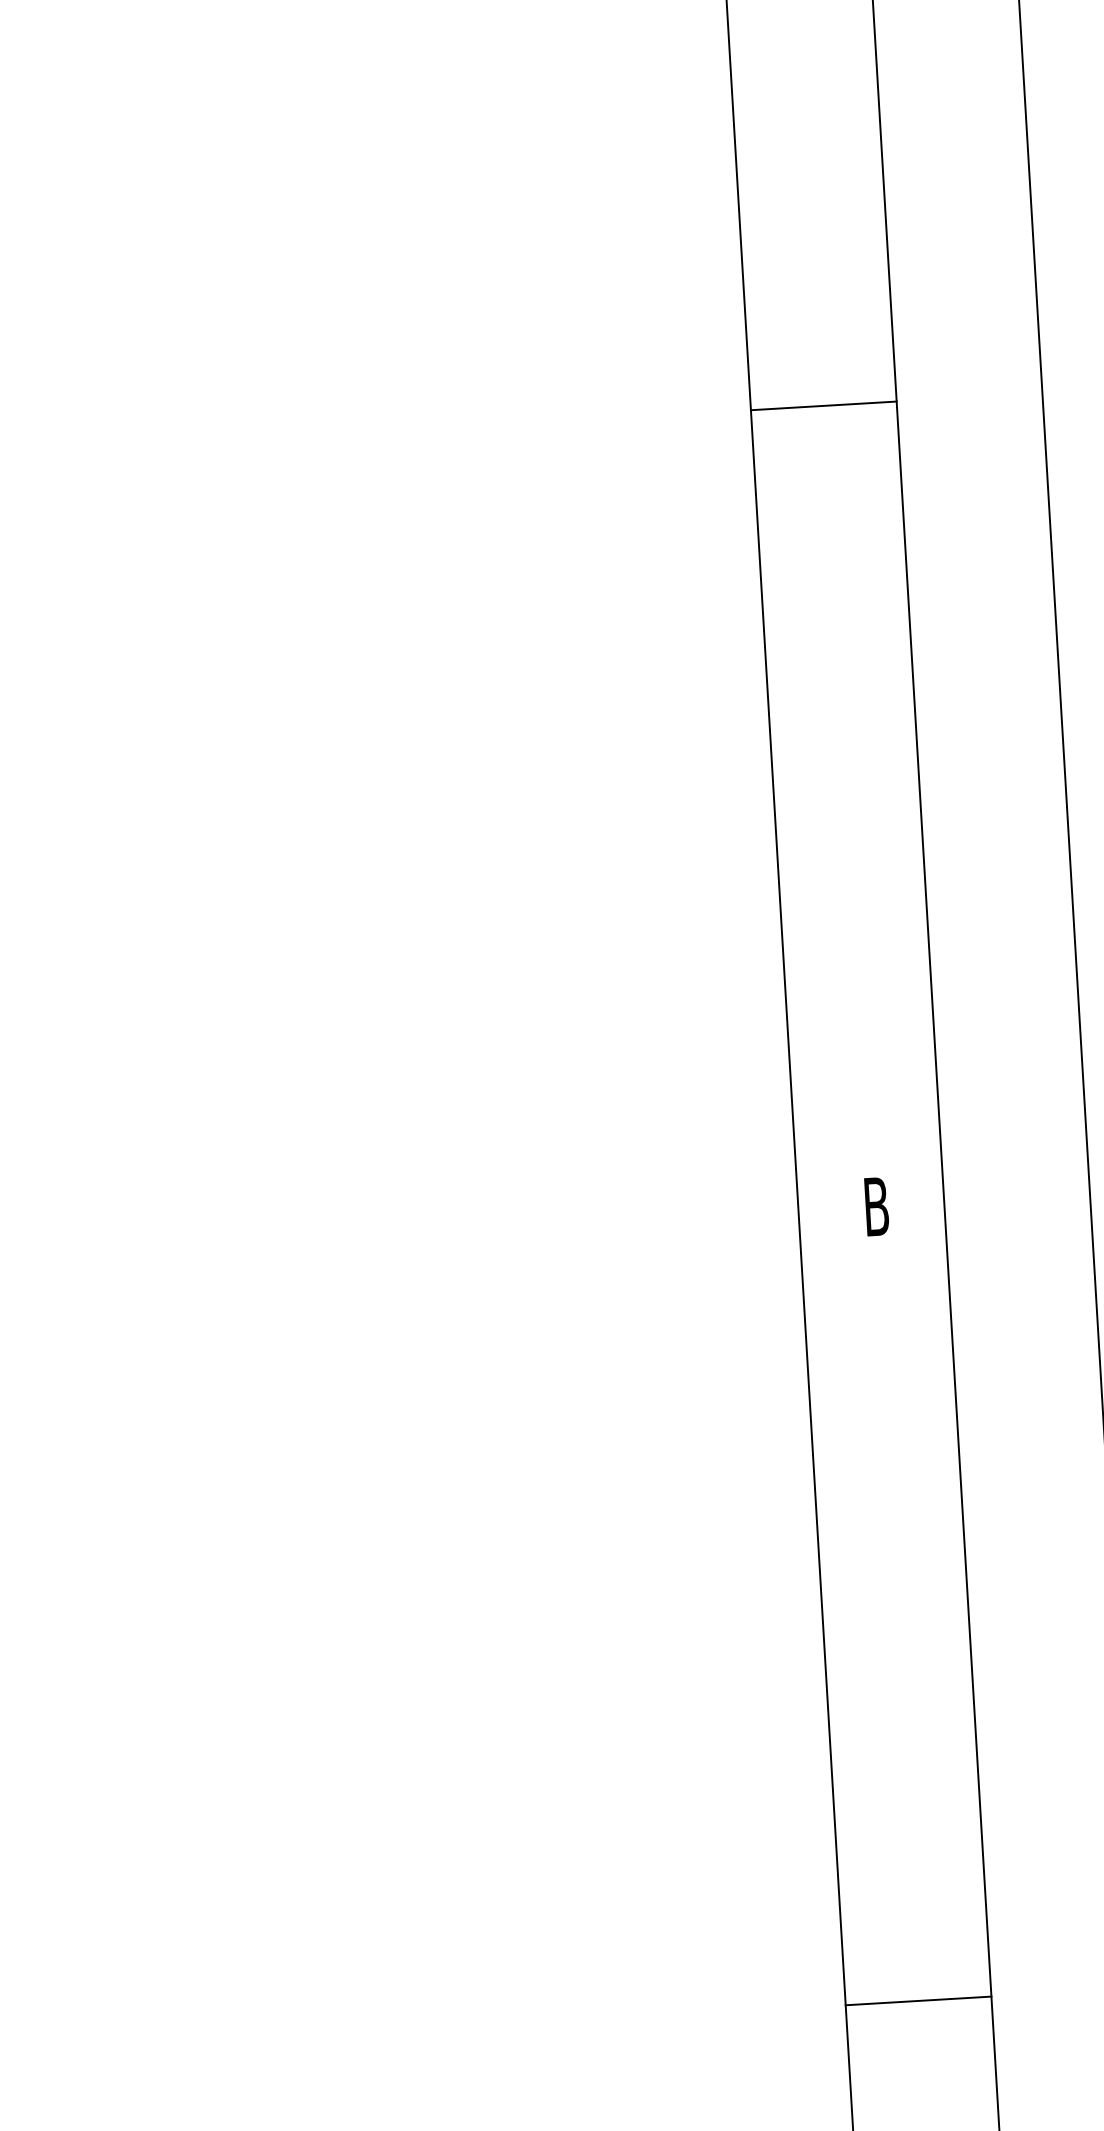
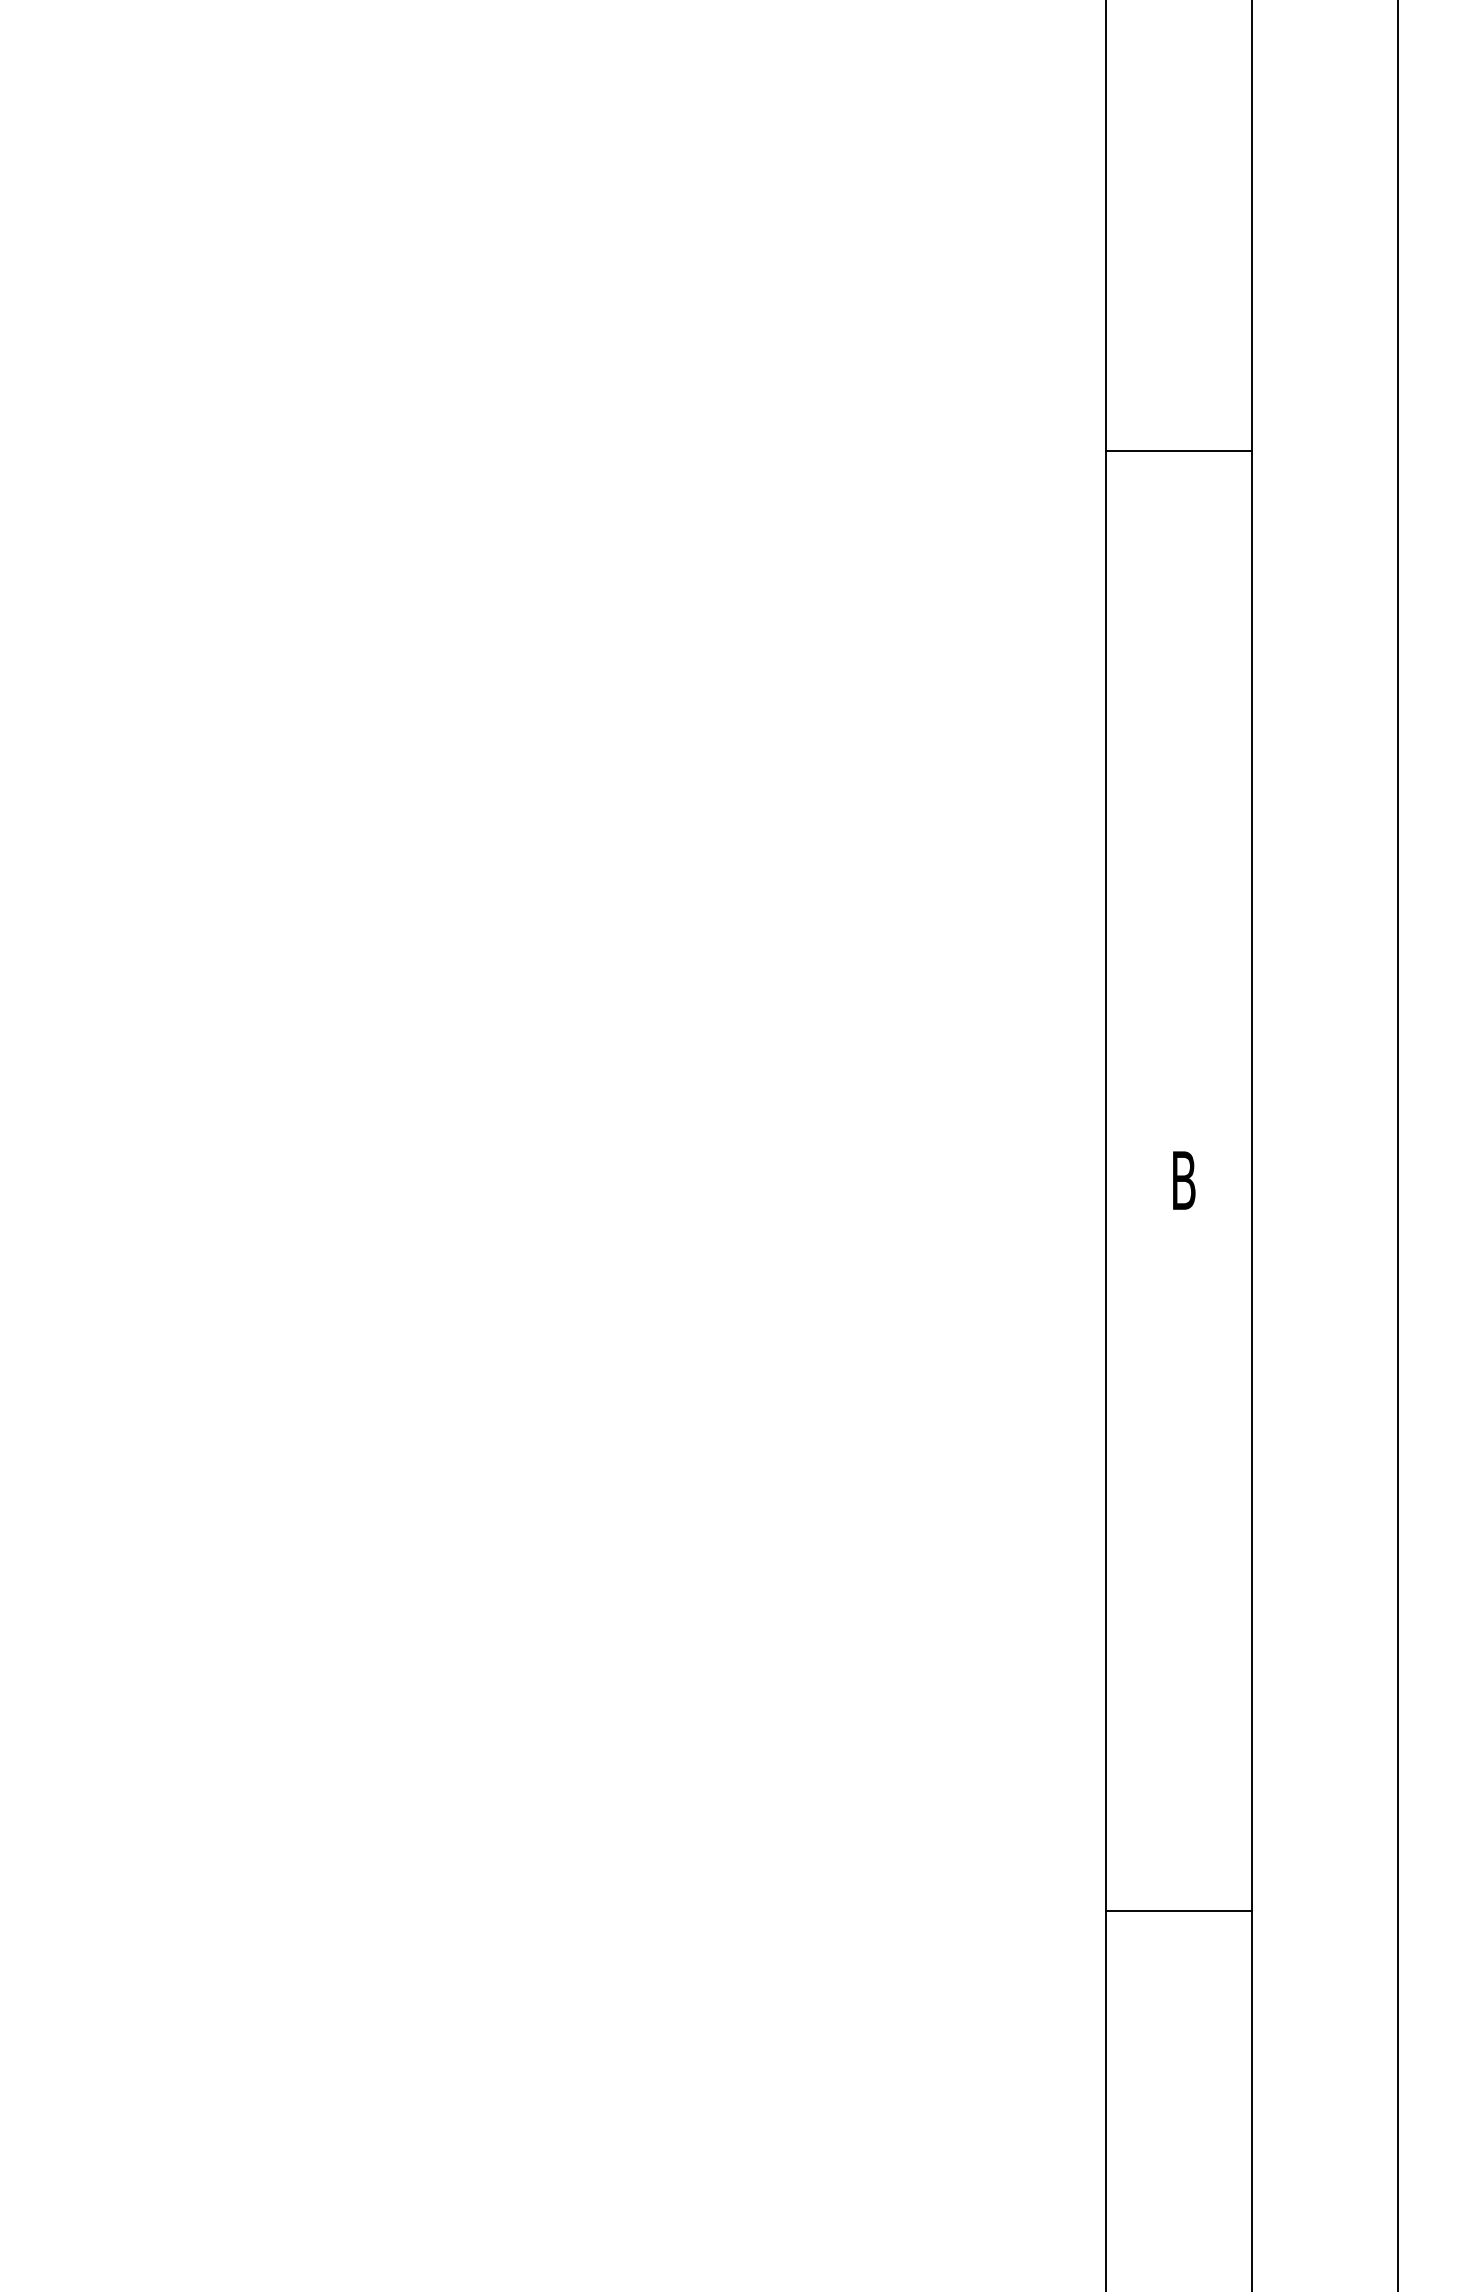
line: (823, 406) -> (1178, 451), moved
line: (918, 2000) -> (1178, 1910), moved

